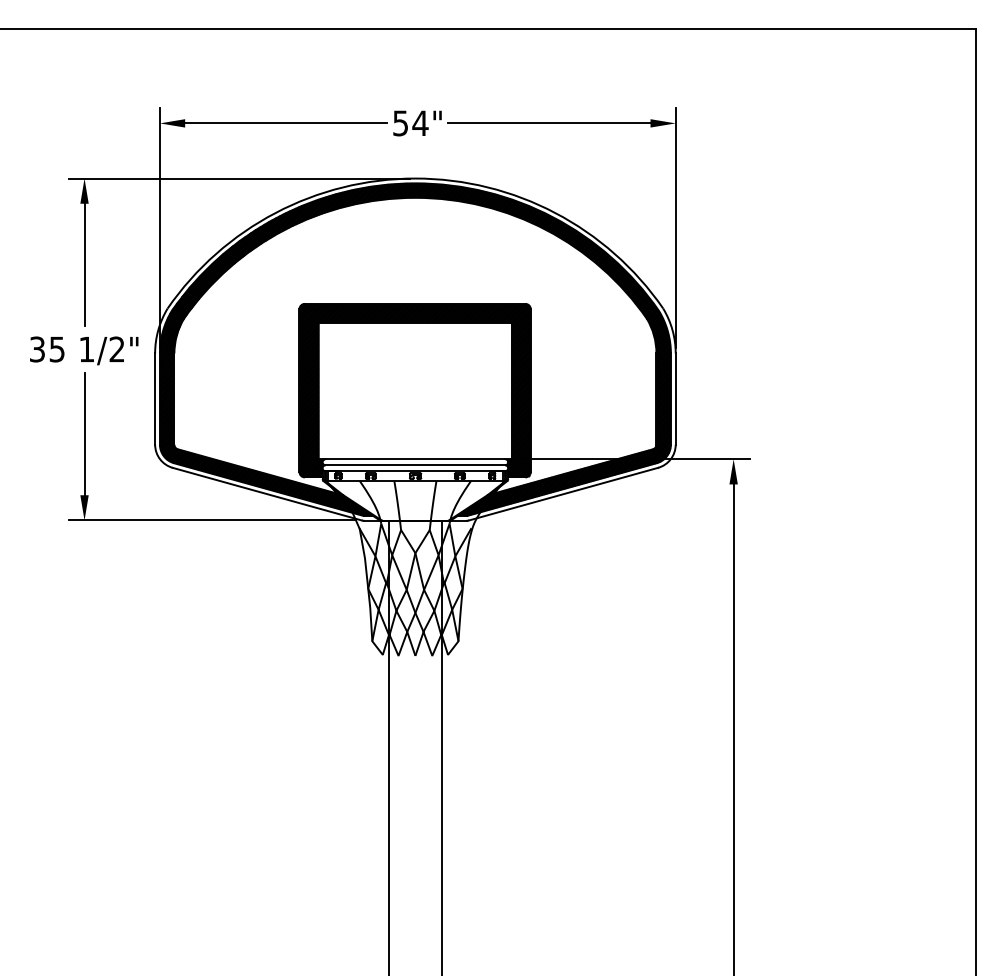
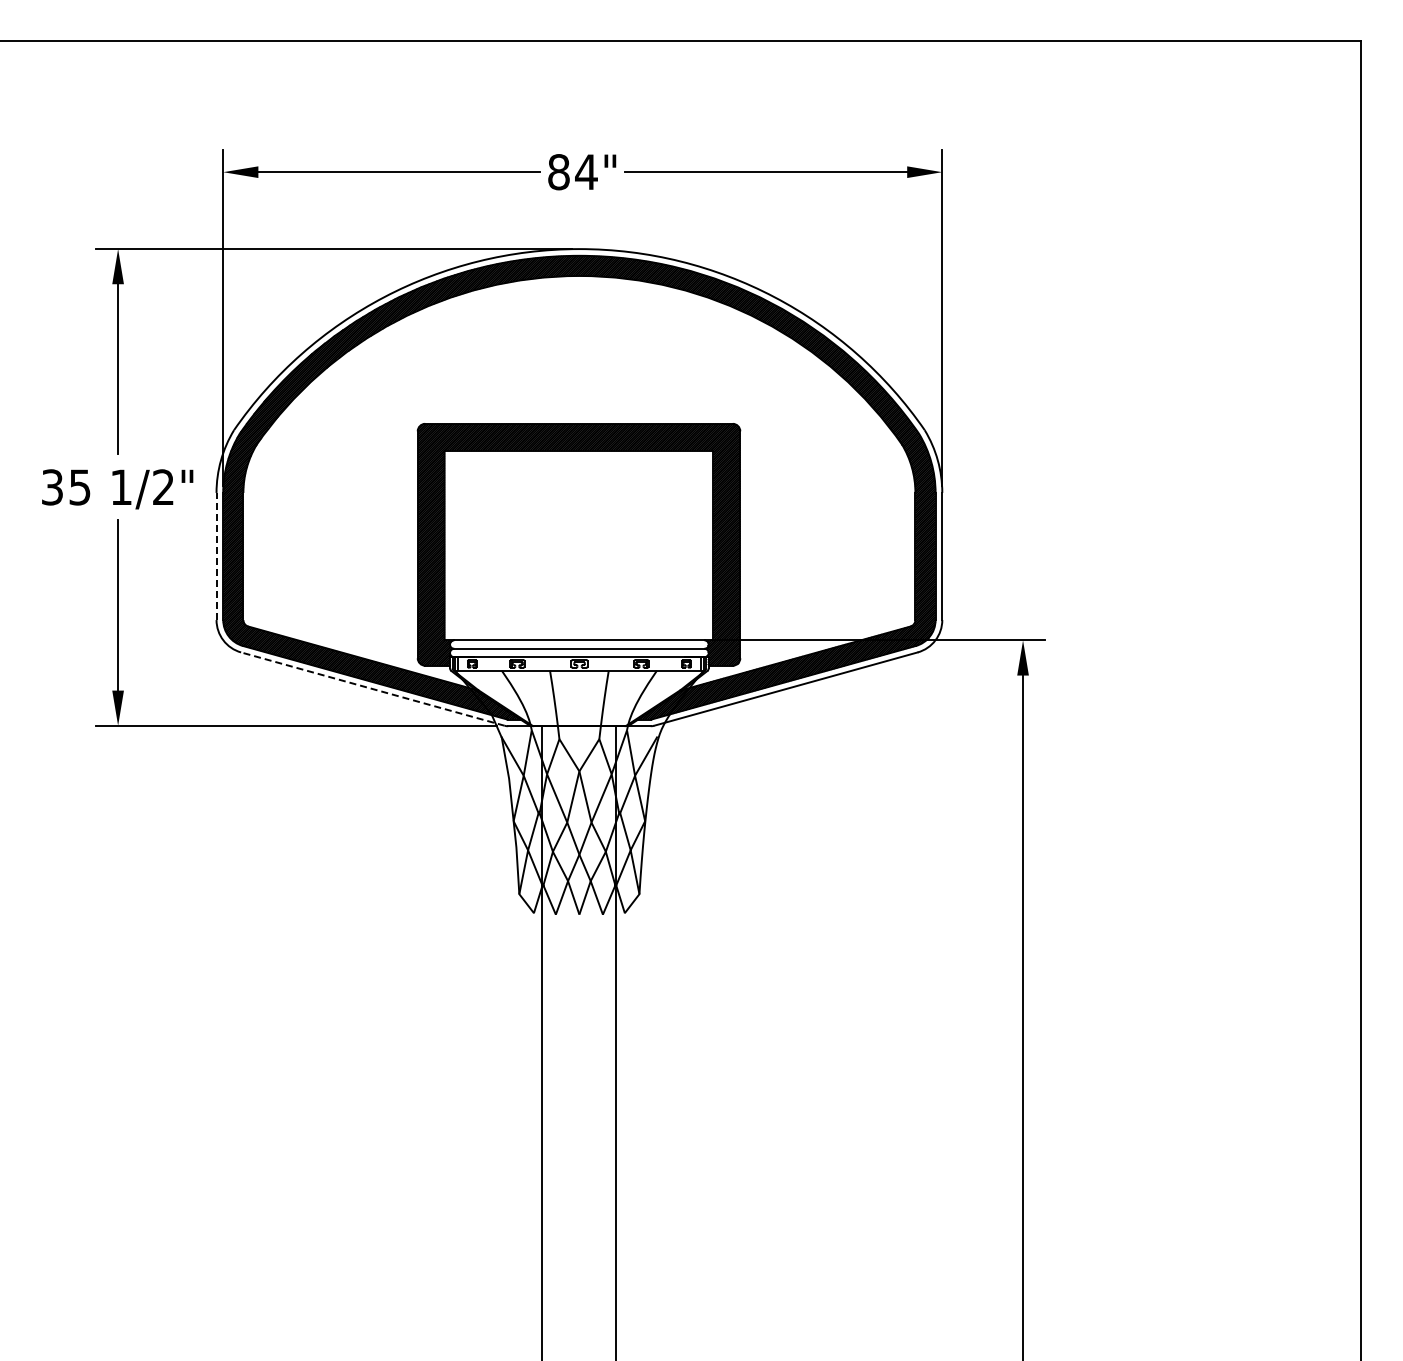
text: (400, 123) -> (558, 172), 54" -> 84"
line: (155, 399) -> (216, 556), solid -> dashed
line: (267, 494) -> (372, 689), solid -> dashed

